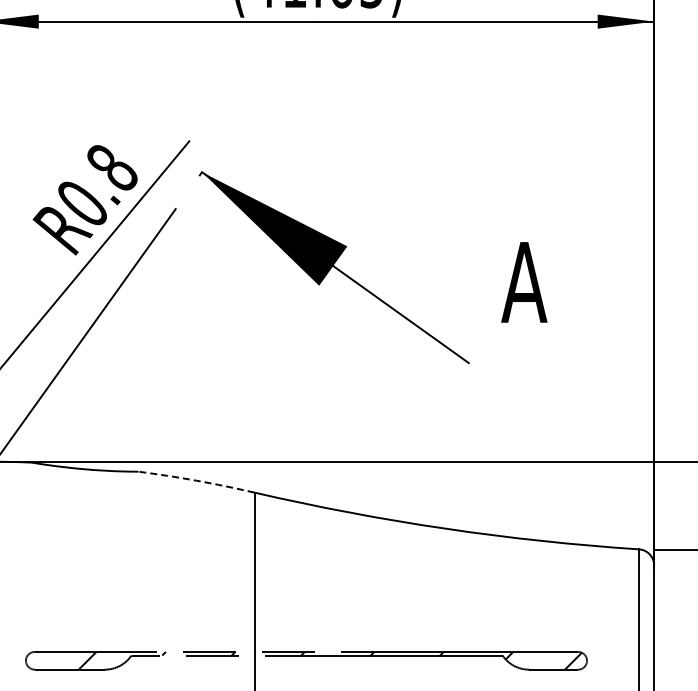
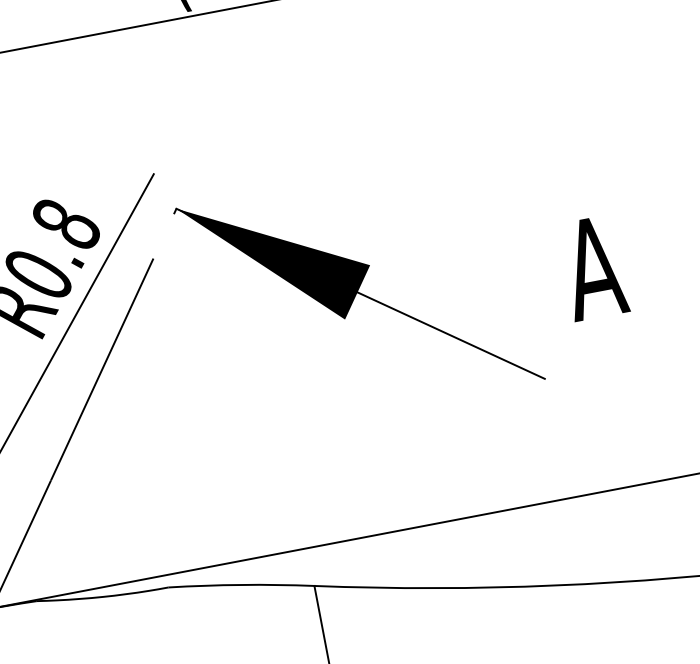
arc: (196, 480) -> (241, 584), dashed -> solid

